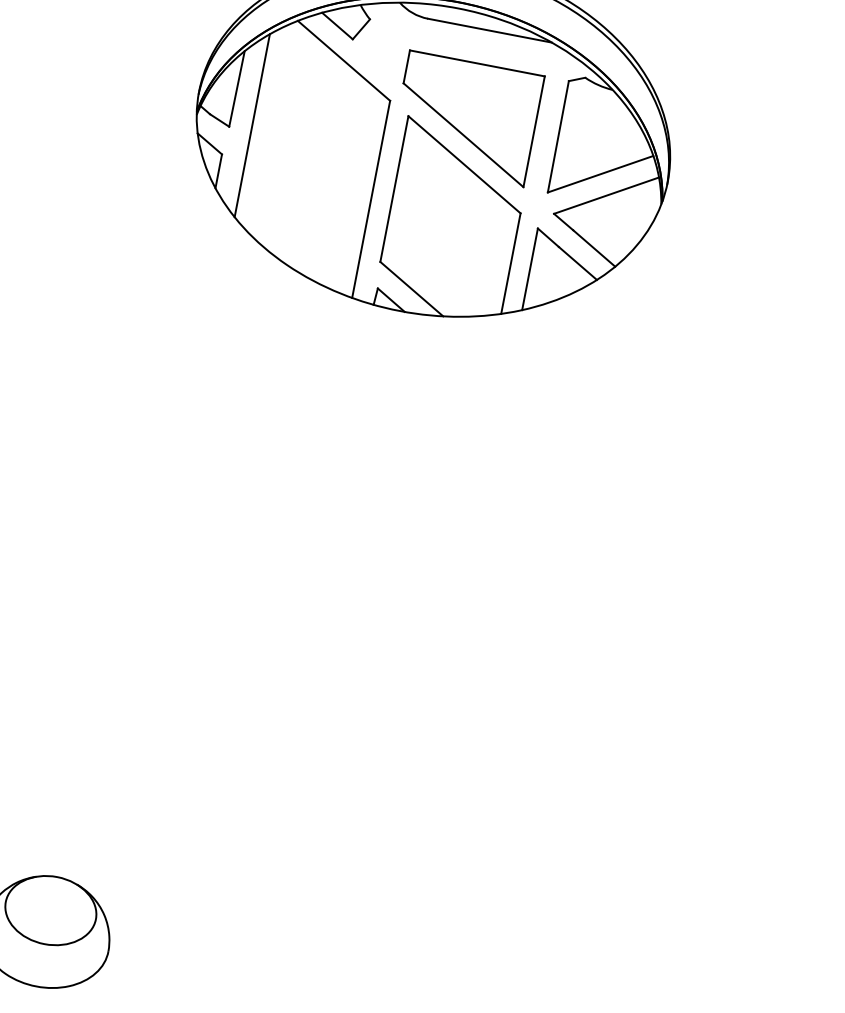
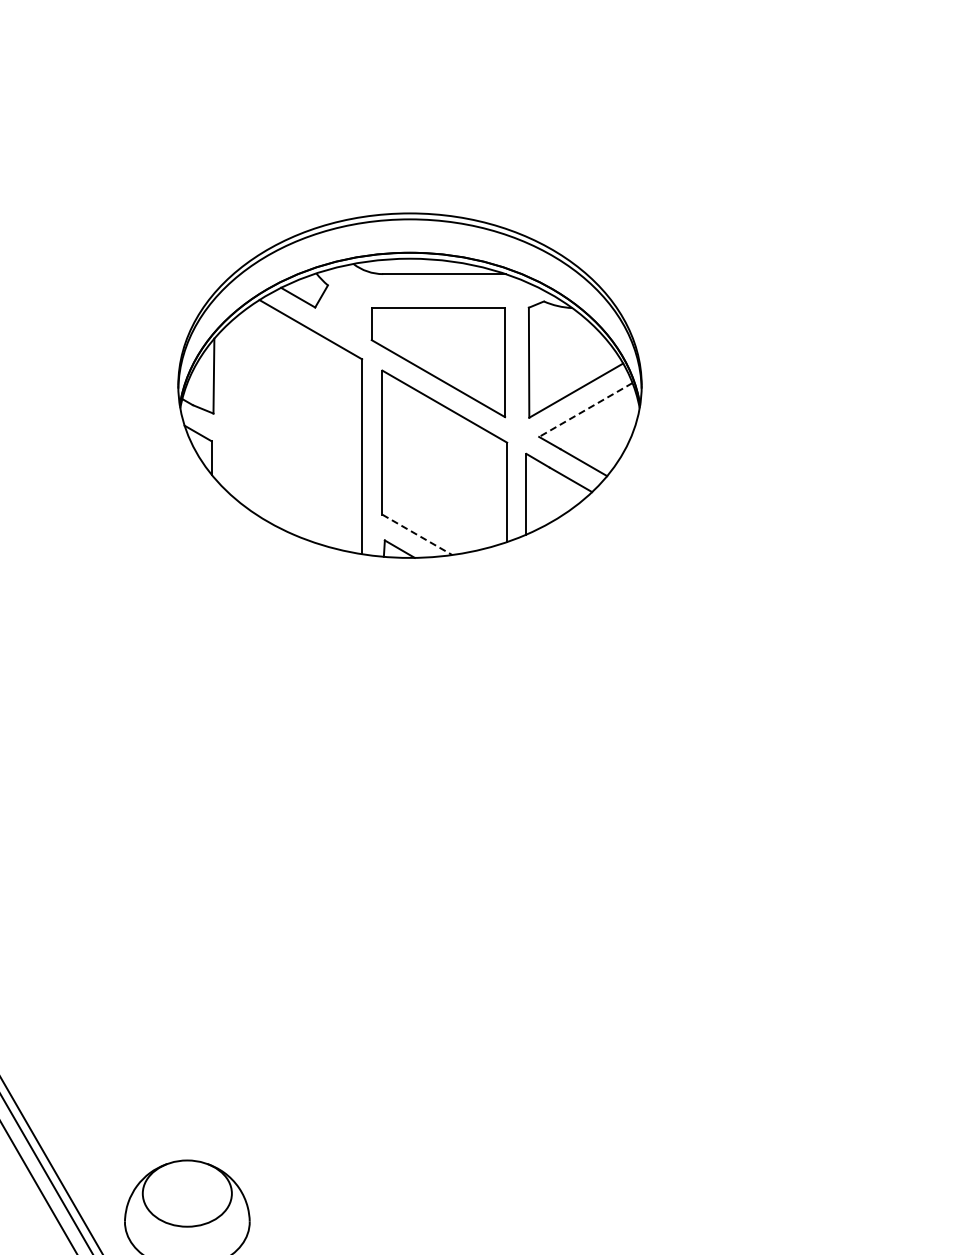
line: (252, 124) -> (235, 407), removed
line: (606, 196) -> (585, 410), solid -> dashed
line: (411, 289) -> (417, 535), solid -> dashed

